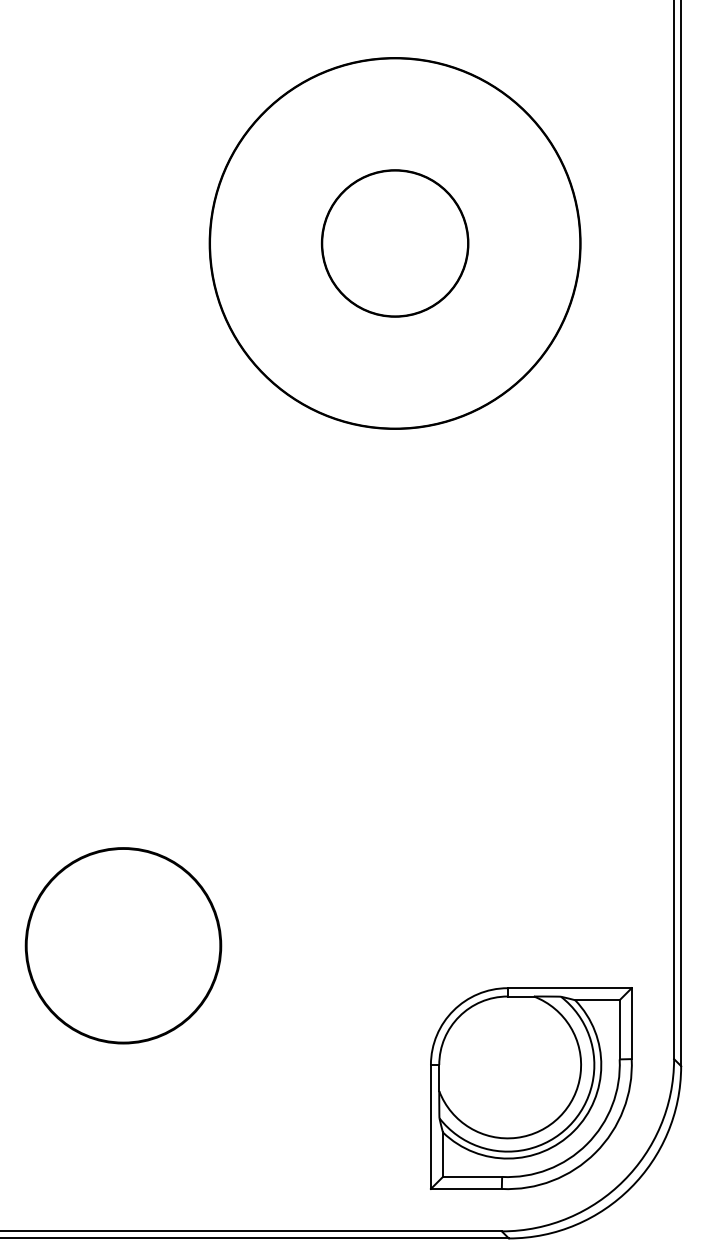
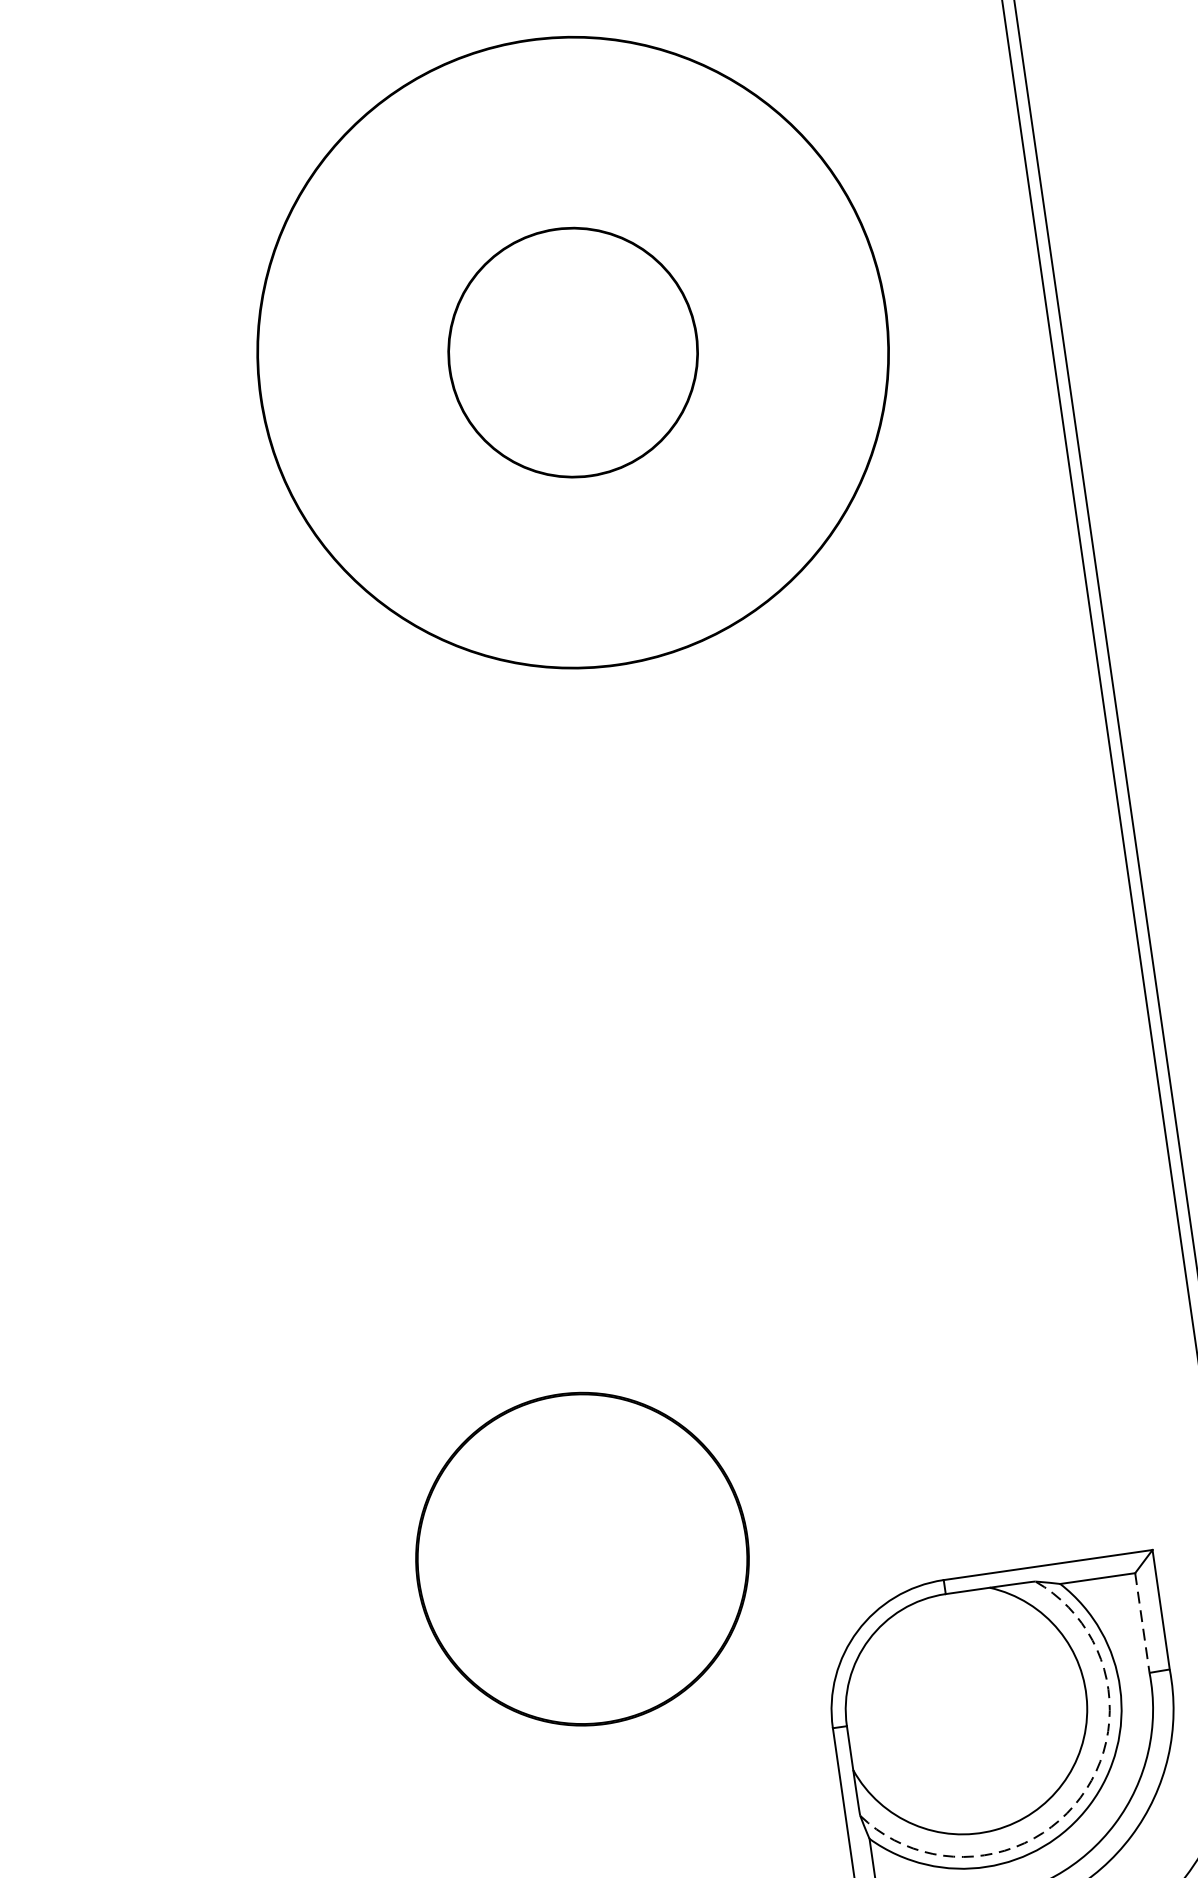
part: (123, 945) -> (582, 1558), moved
line: (619, 1029) -> (1142, 1622), solid -> dashed
arc: (569, 1126) -> (1081, 1798), solid -> dashed

